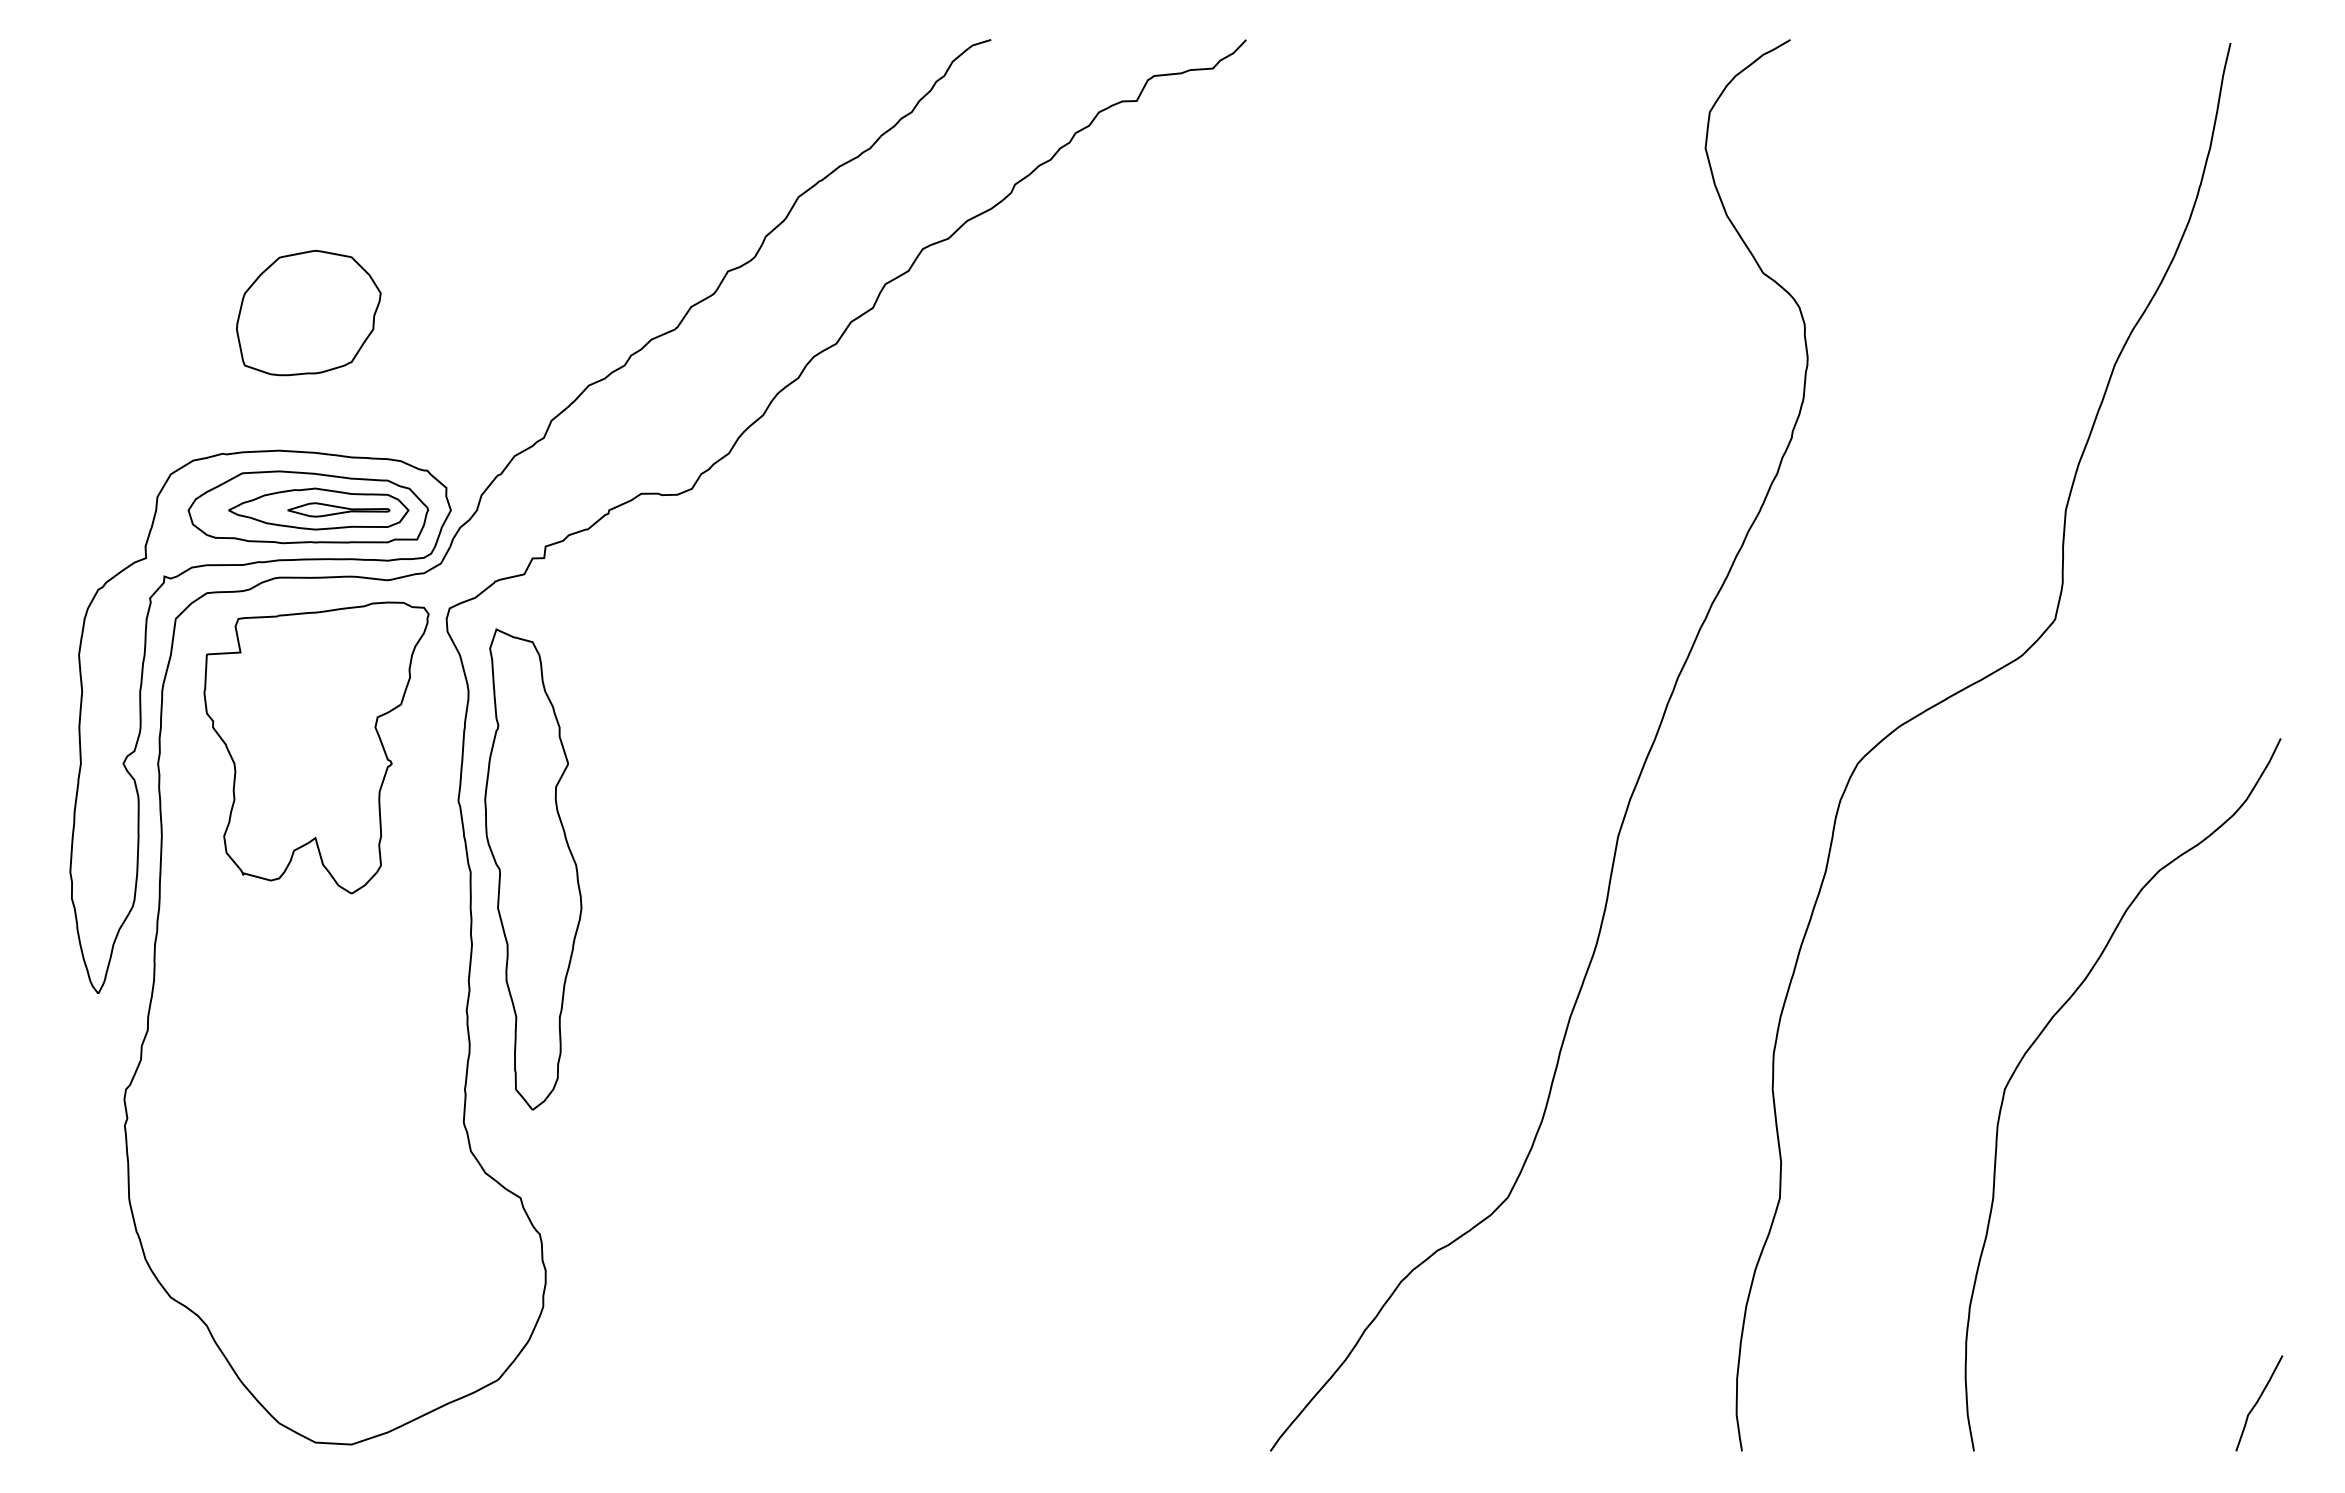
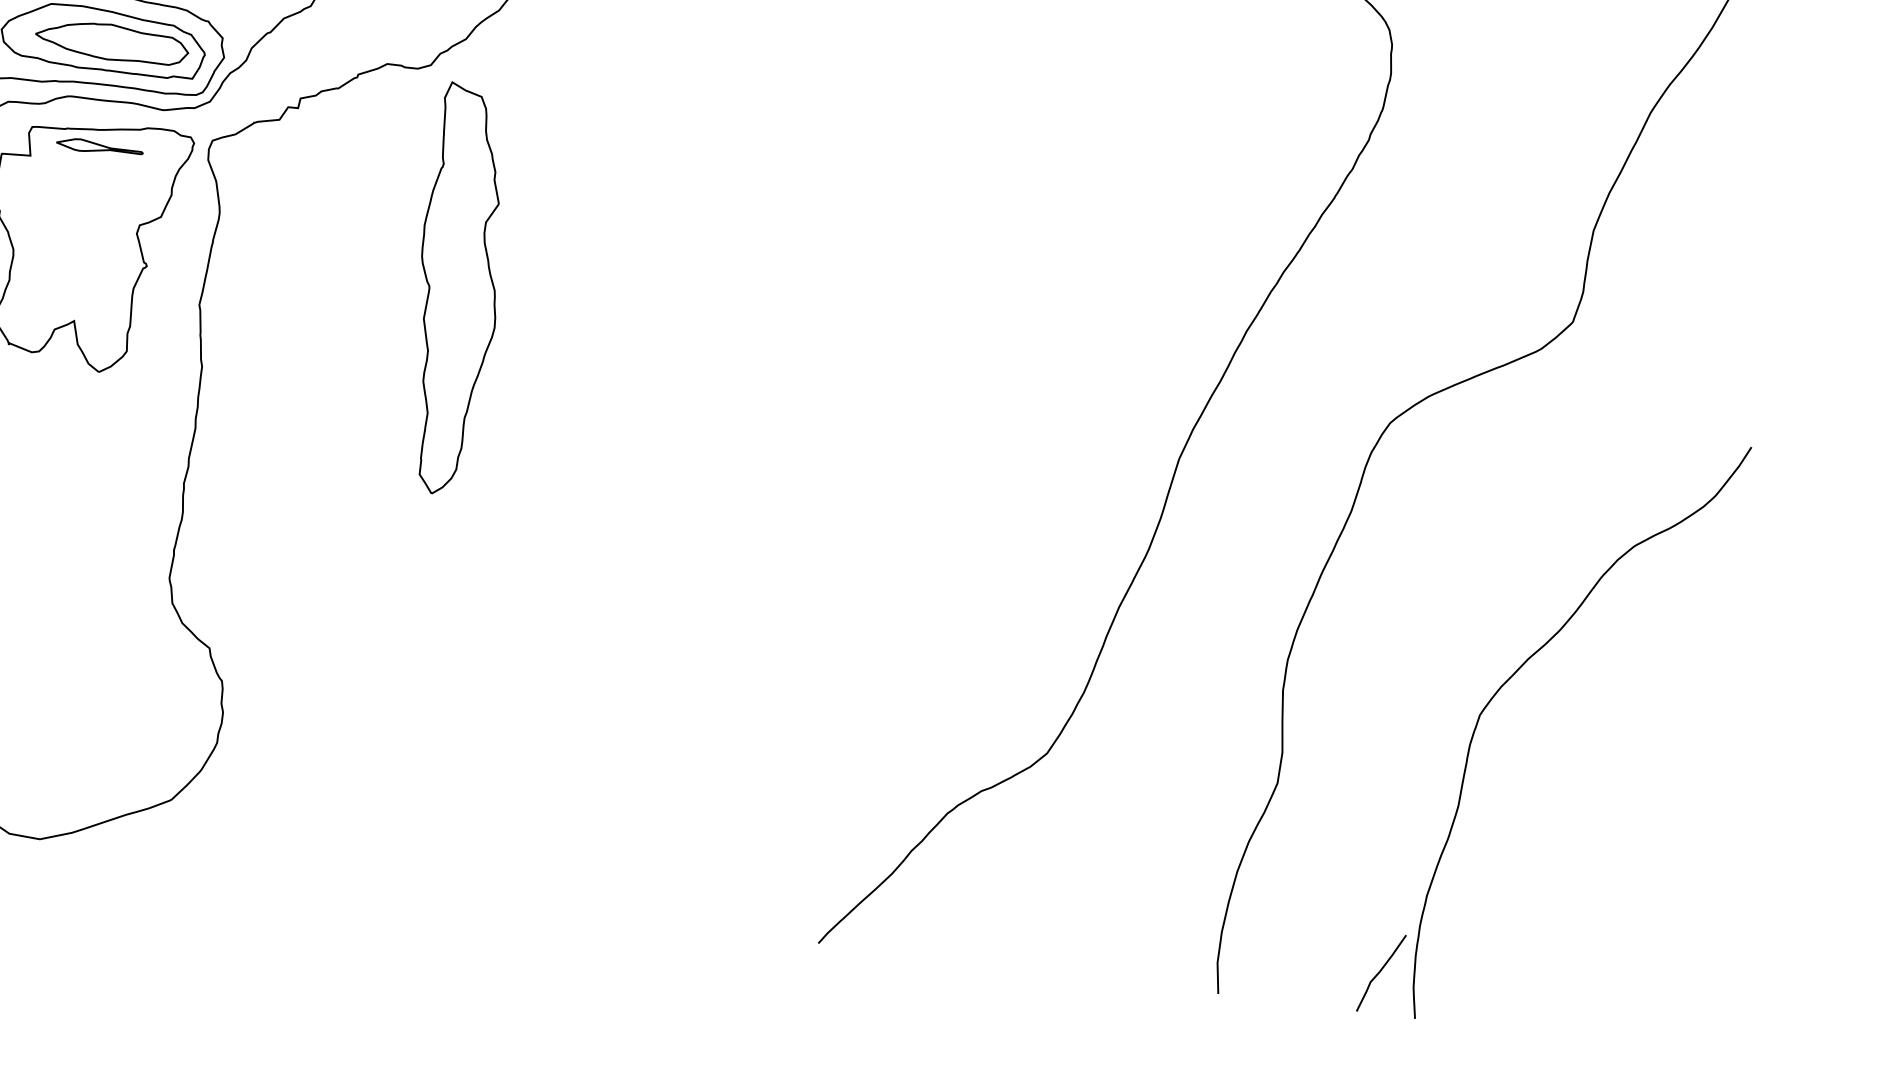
part: (338, 509) -> (99, 147), moved
part: (533, 869) -> (458, 289), moved
curve: (2257, 1403) -> (1379, 973), moved

